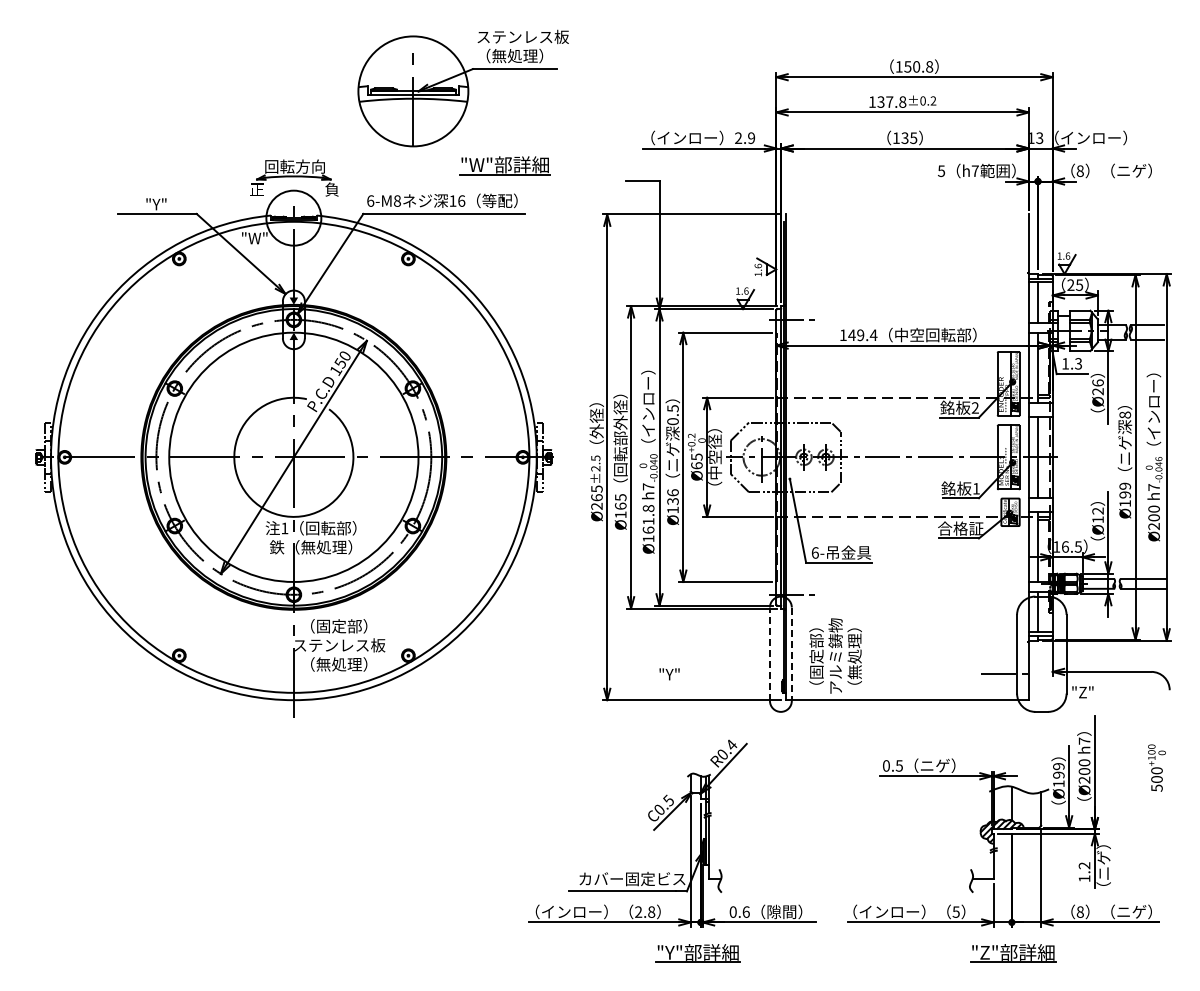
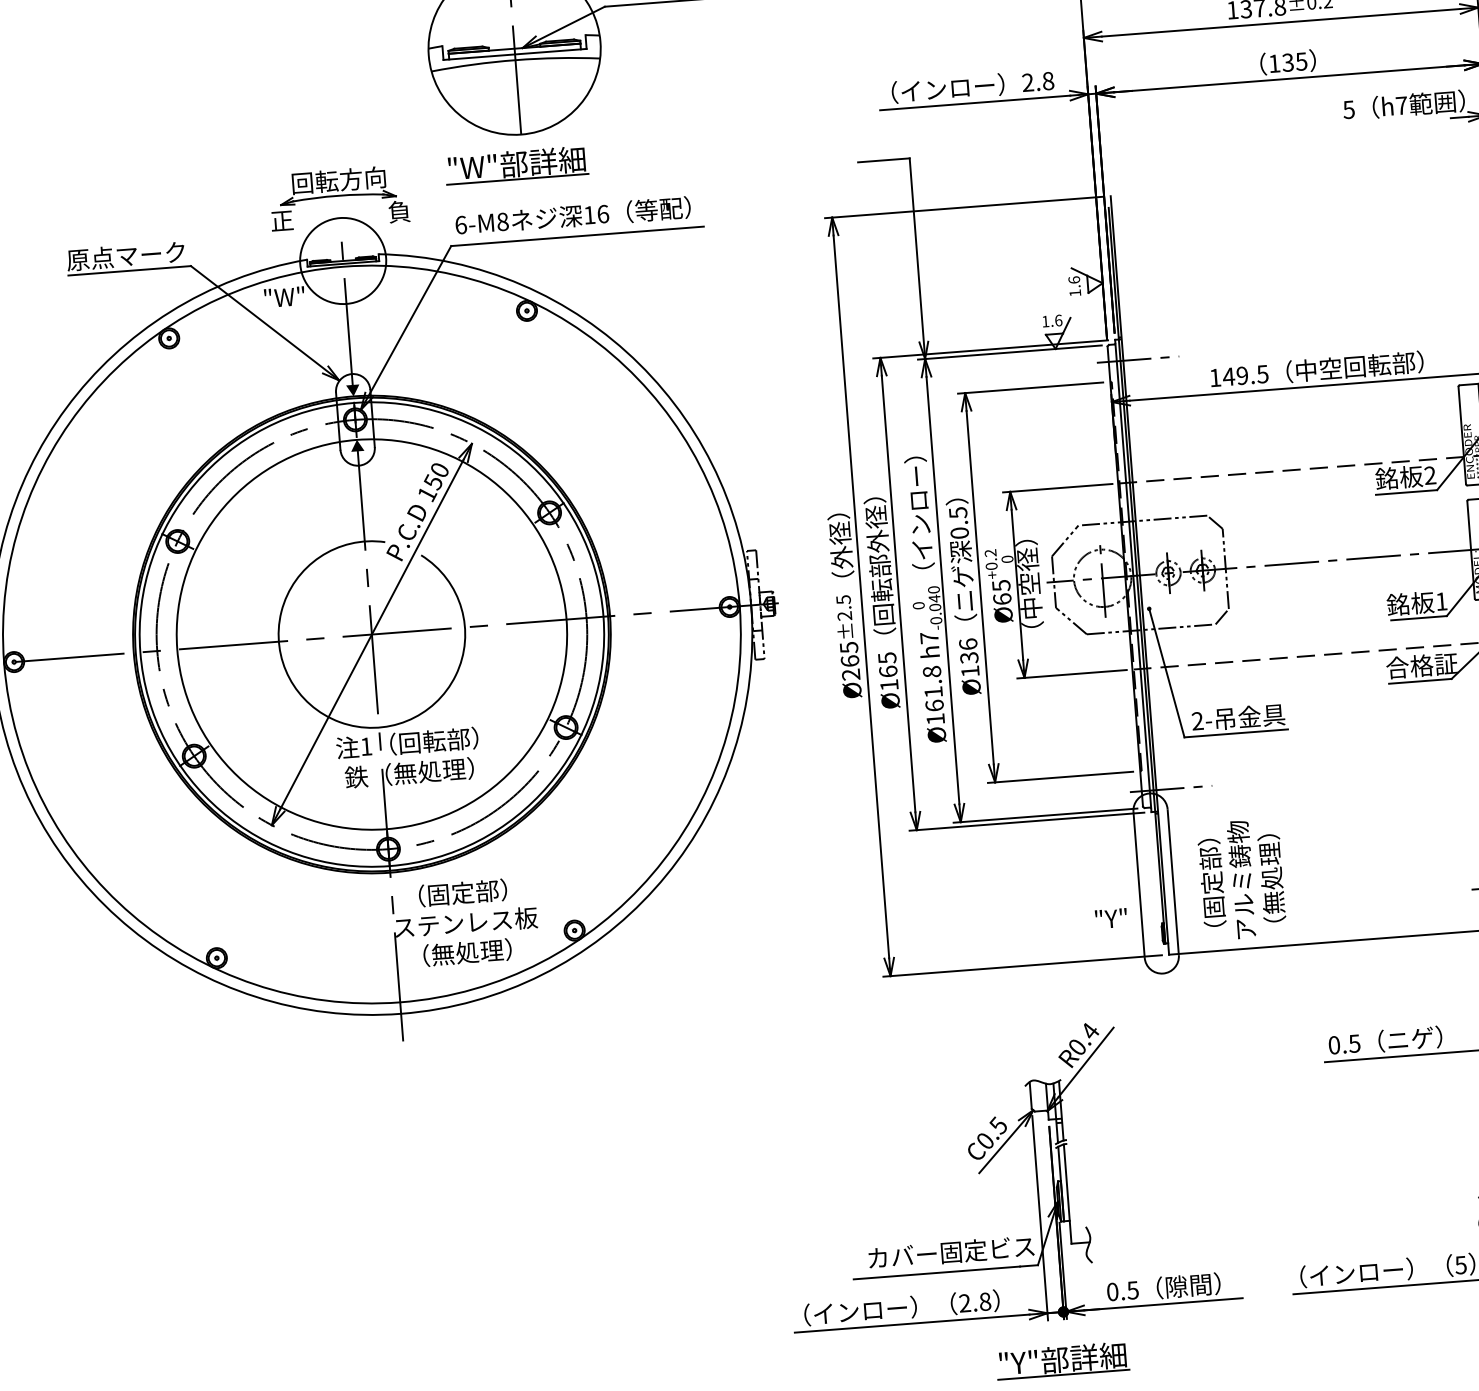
text: (751, 137) -> (1048, 80), 2.9 -> 2.8
part: (504, 165) -> (515, 165), moved
text: (155, 204) -> (125, 256), "Y" -> 原点マーク
text: (873, 335) -> (1262, 374), 149.4 -> 149.5
text: (814, 552) -> (1196, 720), 6- -> 2-
line: (769, 654) -> (1138, 885), dashed -> solid
line: (791, 654) -> (1172, 882), dashed -> solid
text: (669, 674) -> (1111, 918), moved
text: (745, 911) -> (1131, 1289), 0.6 -> 0.5

